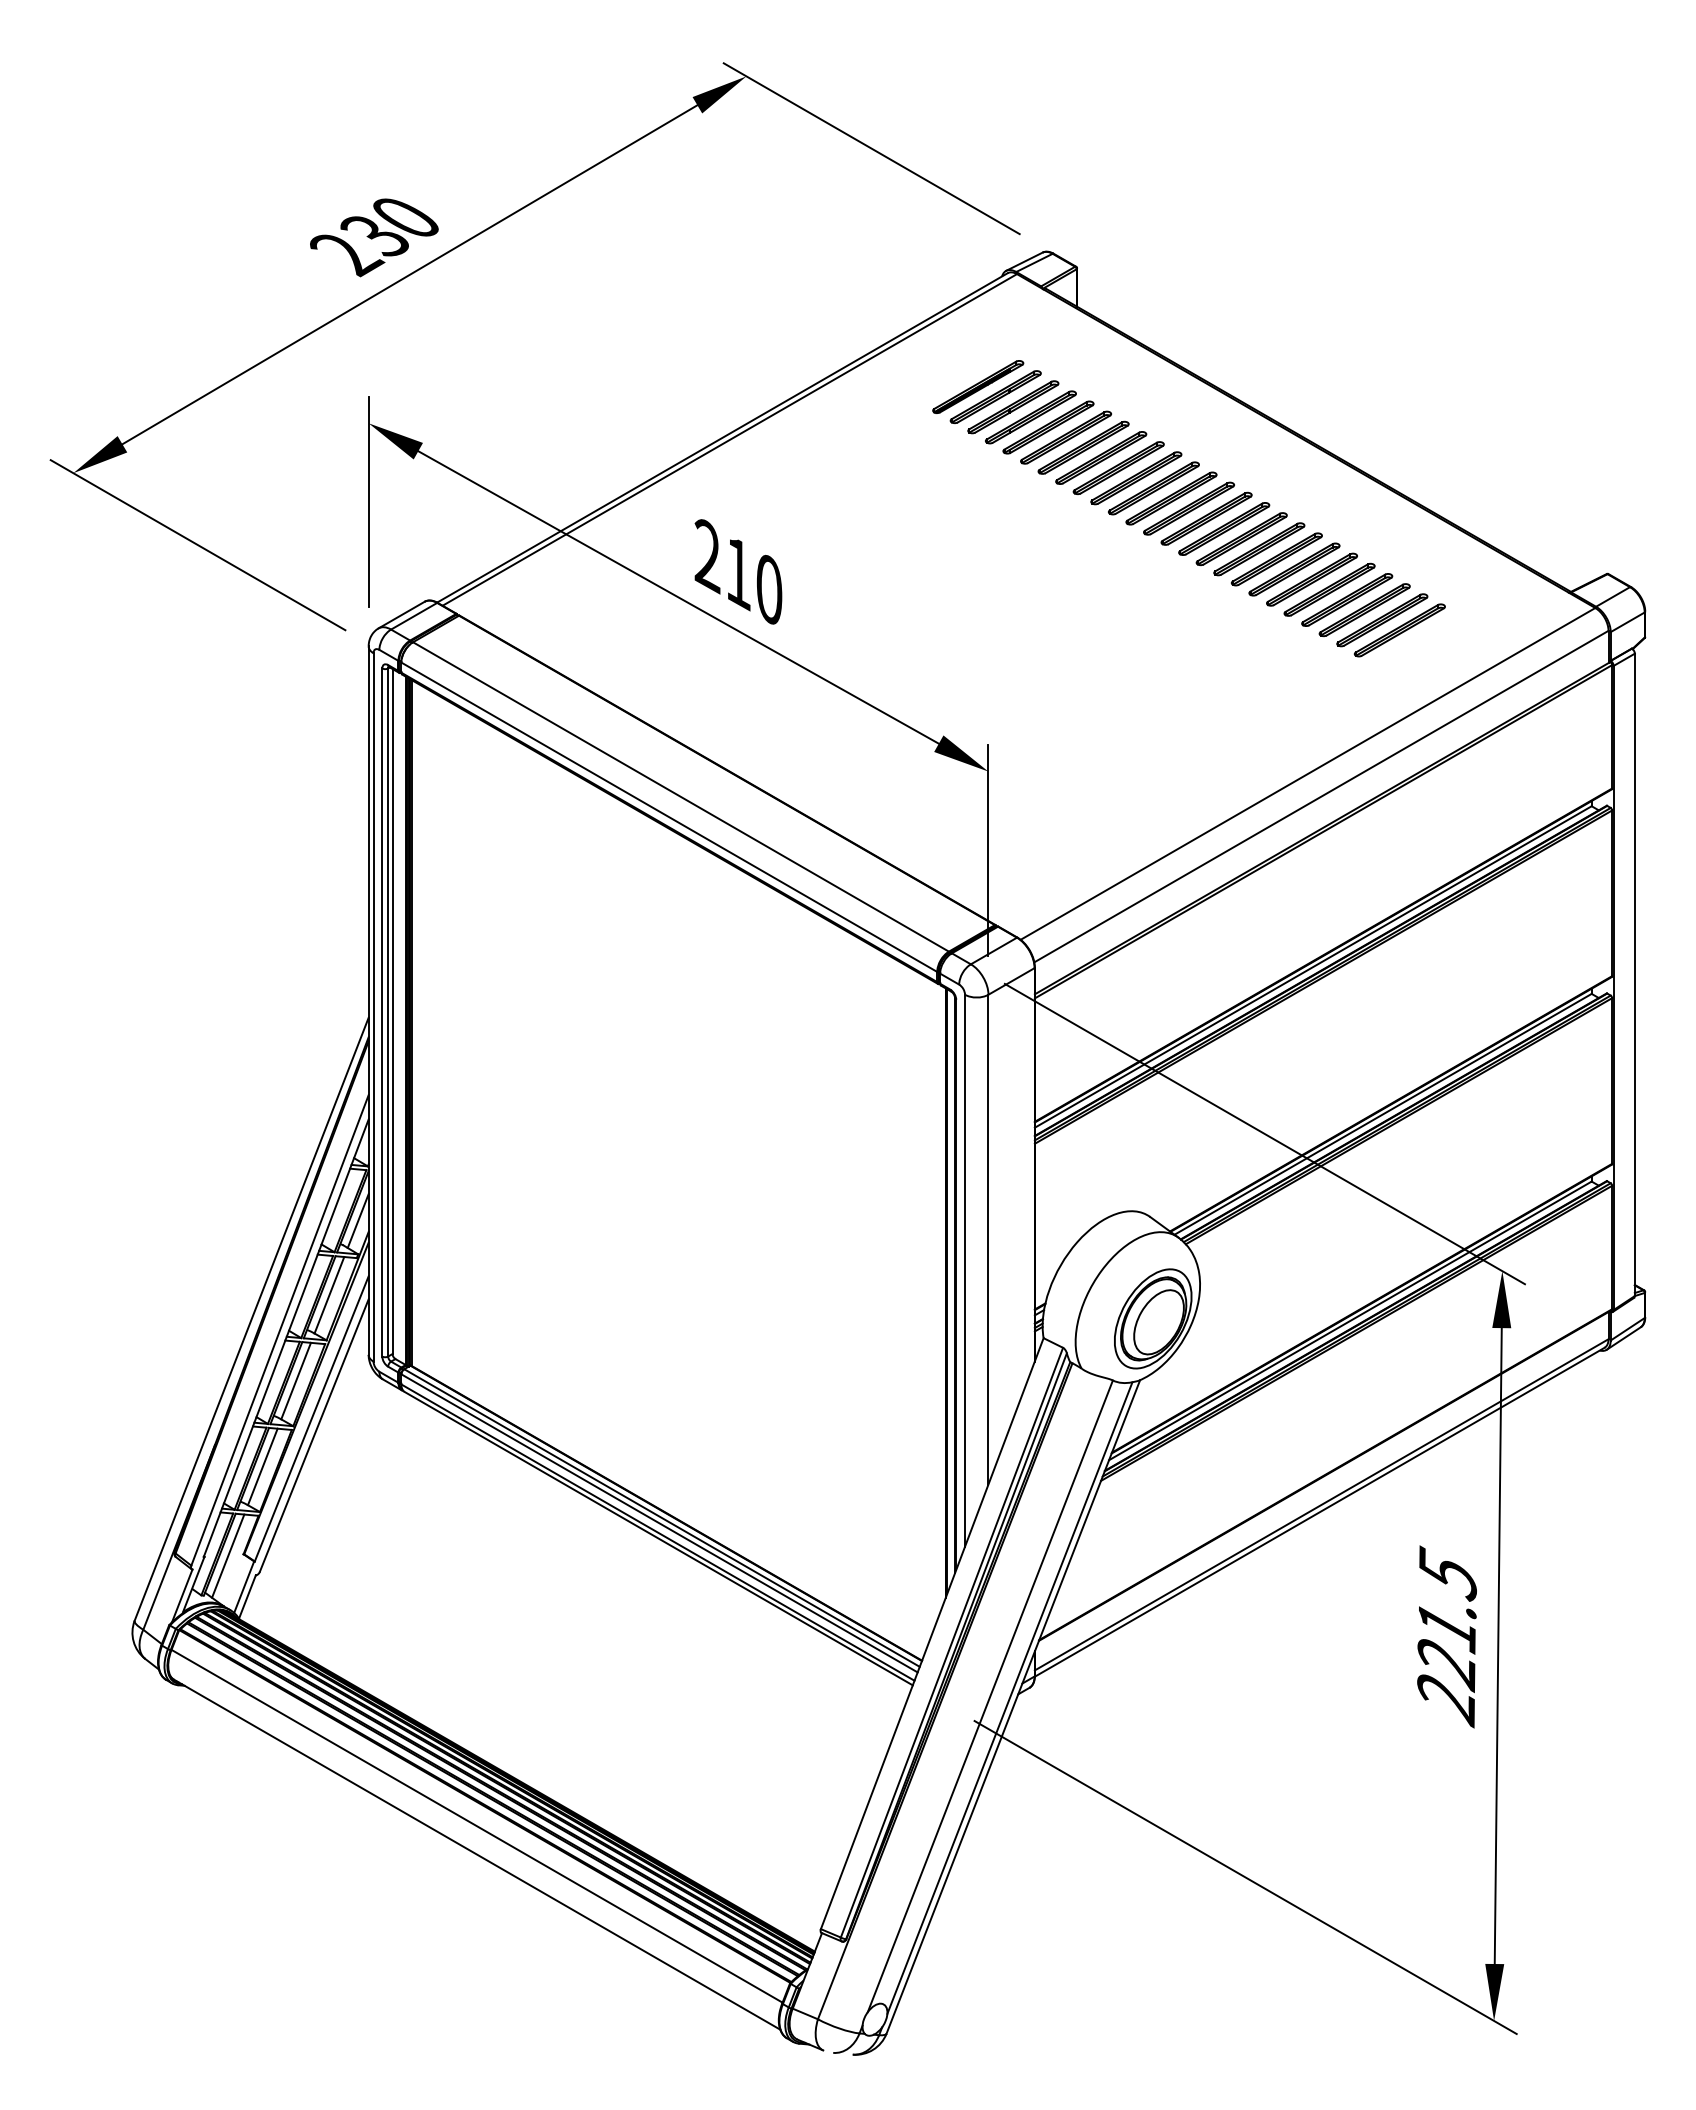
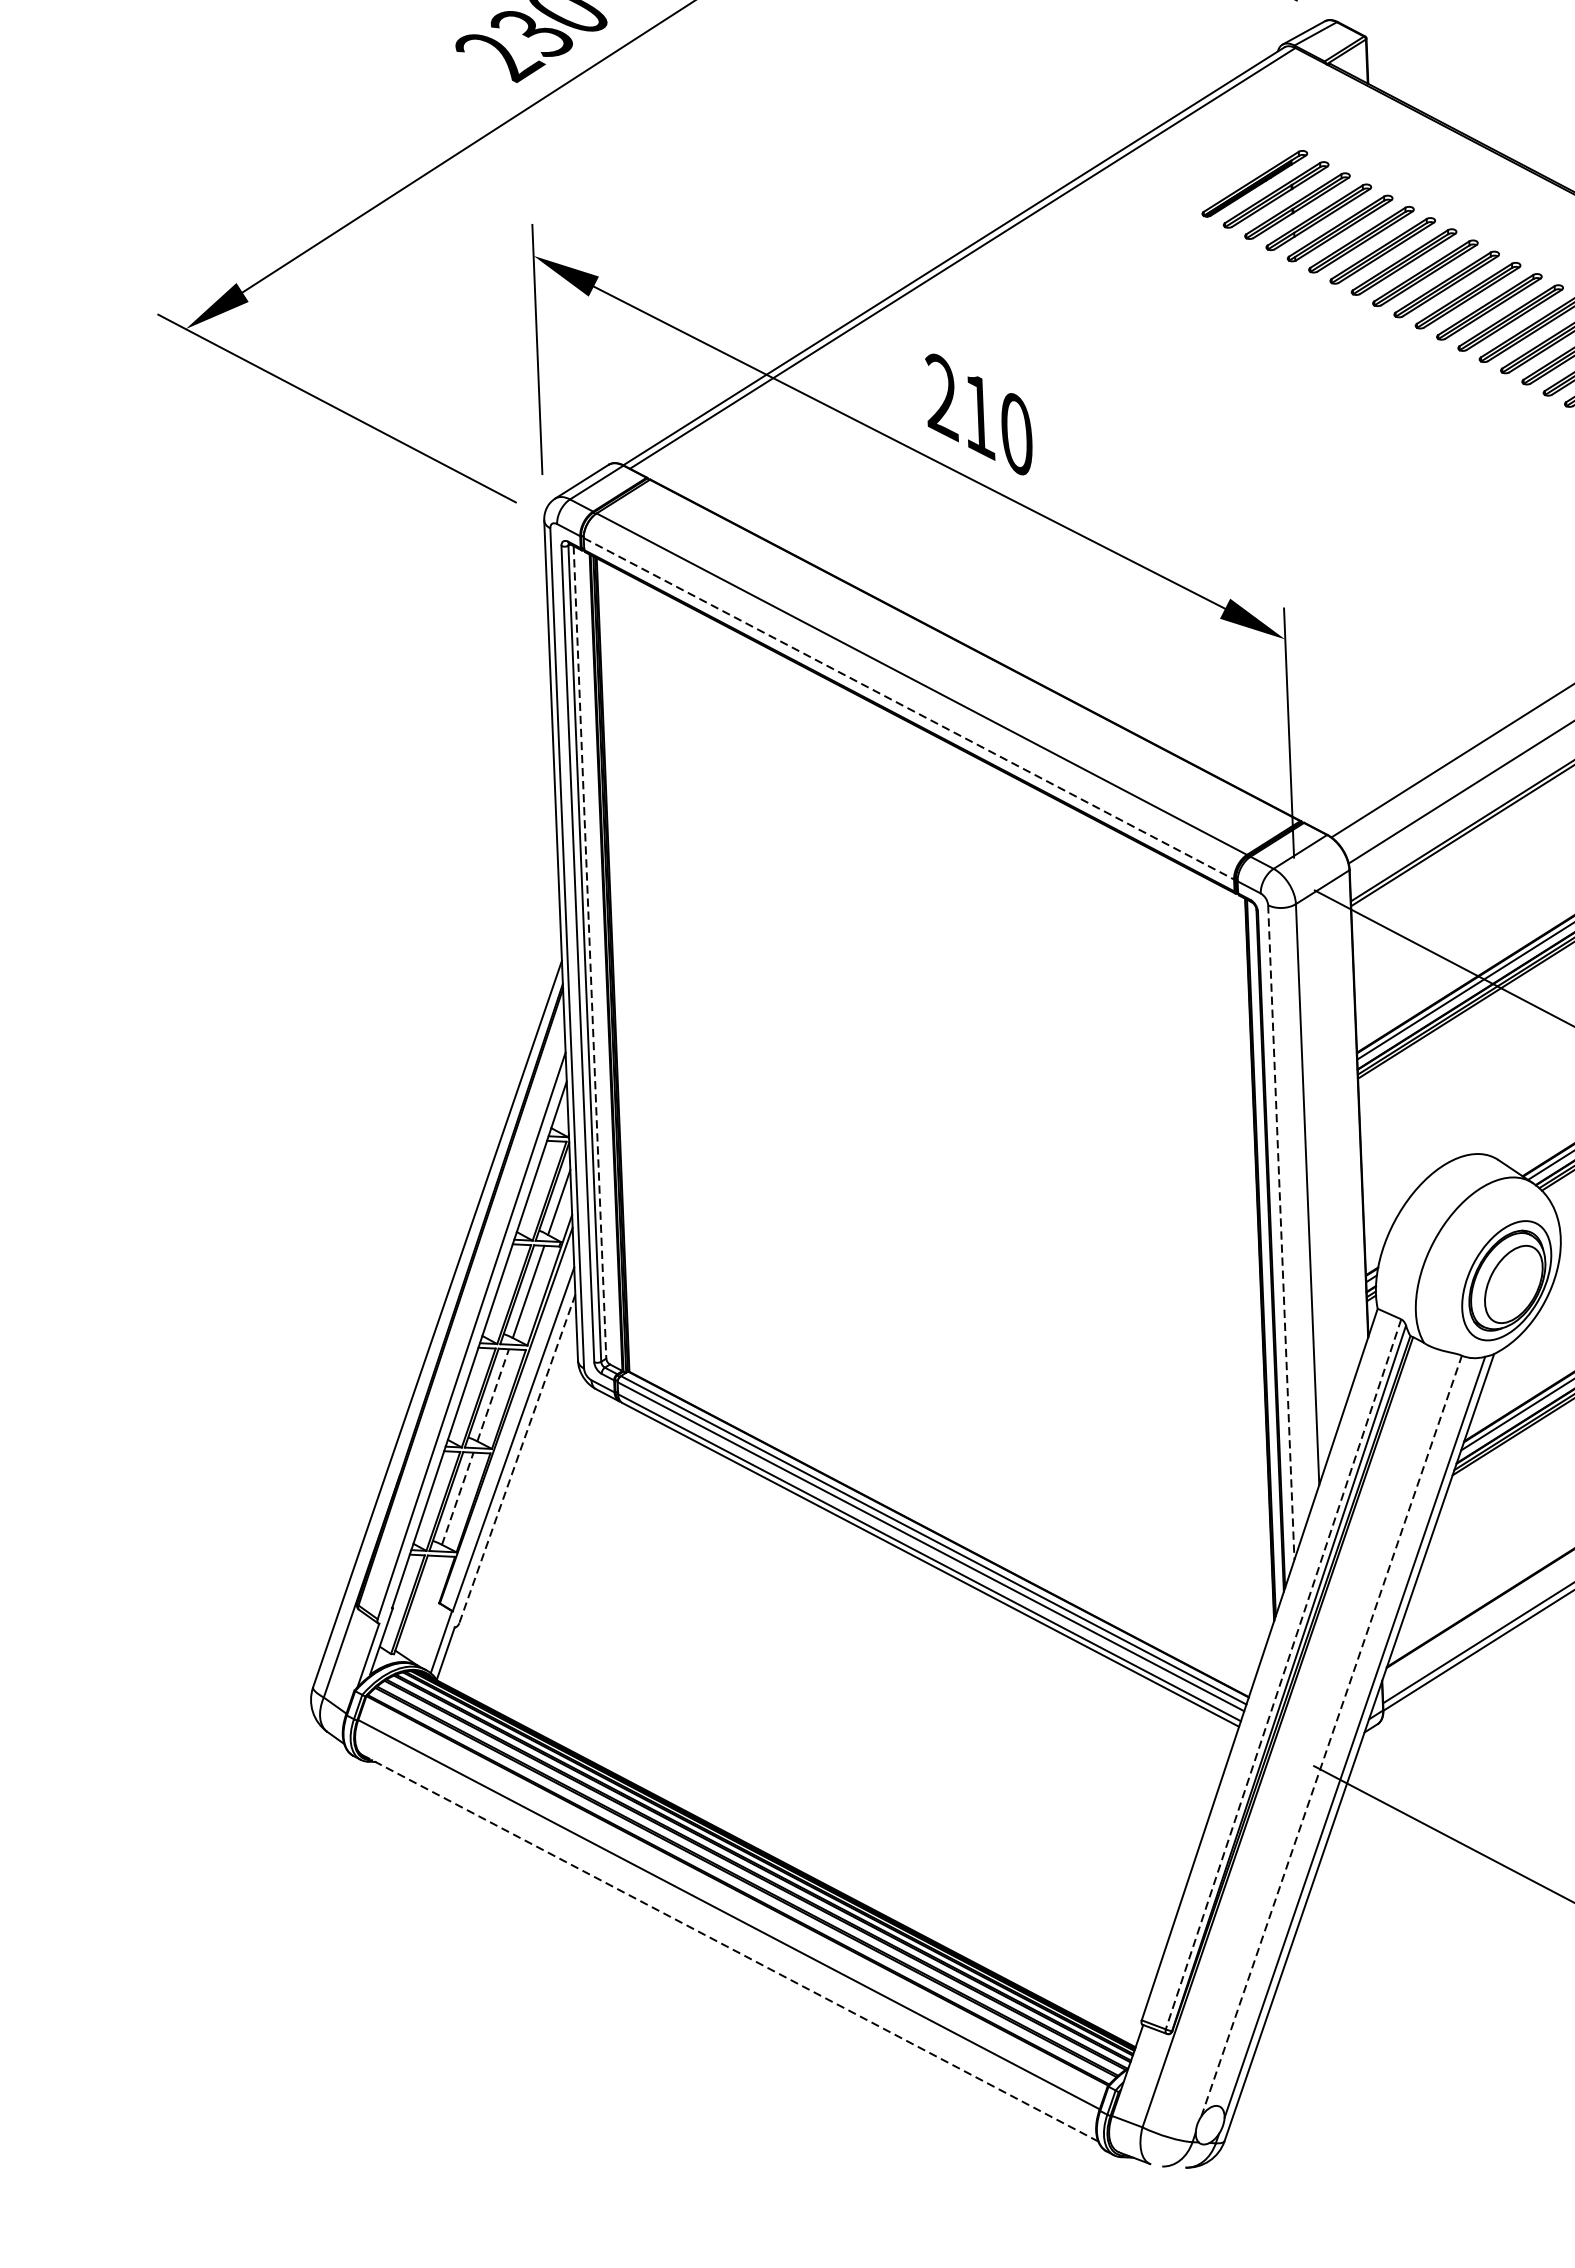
line: (669, 817) -> (909, 709), solid -> dashed
line: (392, 1012) -> (589, 953), solid -> dashed
line: (965, 1270) -> (1281, 1232), solid -> dashed
line: (296, 1380) -> (493, 1394), solid -> dashed
line: (314, 1435) -> (517, 1458), solid -> dashed
line: (263, 1466) -> (458, 1498), solid -> dashed
line: (228, 1555) -> (421, 1605), removed
line: (951, 1643) -> (1282, 1675), solid -> dashed
line: (990, 1696) -> (1331, 1736), solid -> dashed
line: (477, 1854) -> (730, 1948), solid -> dashed

